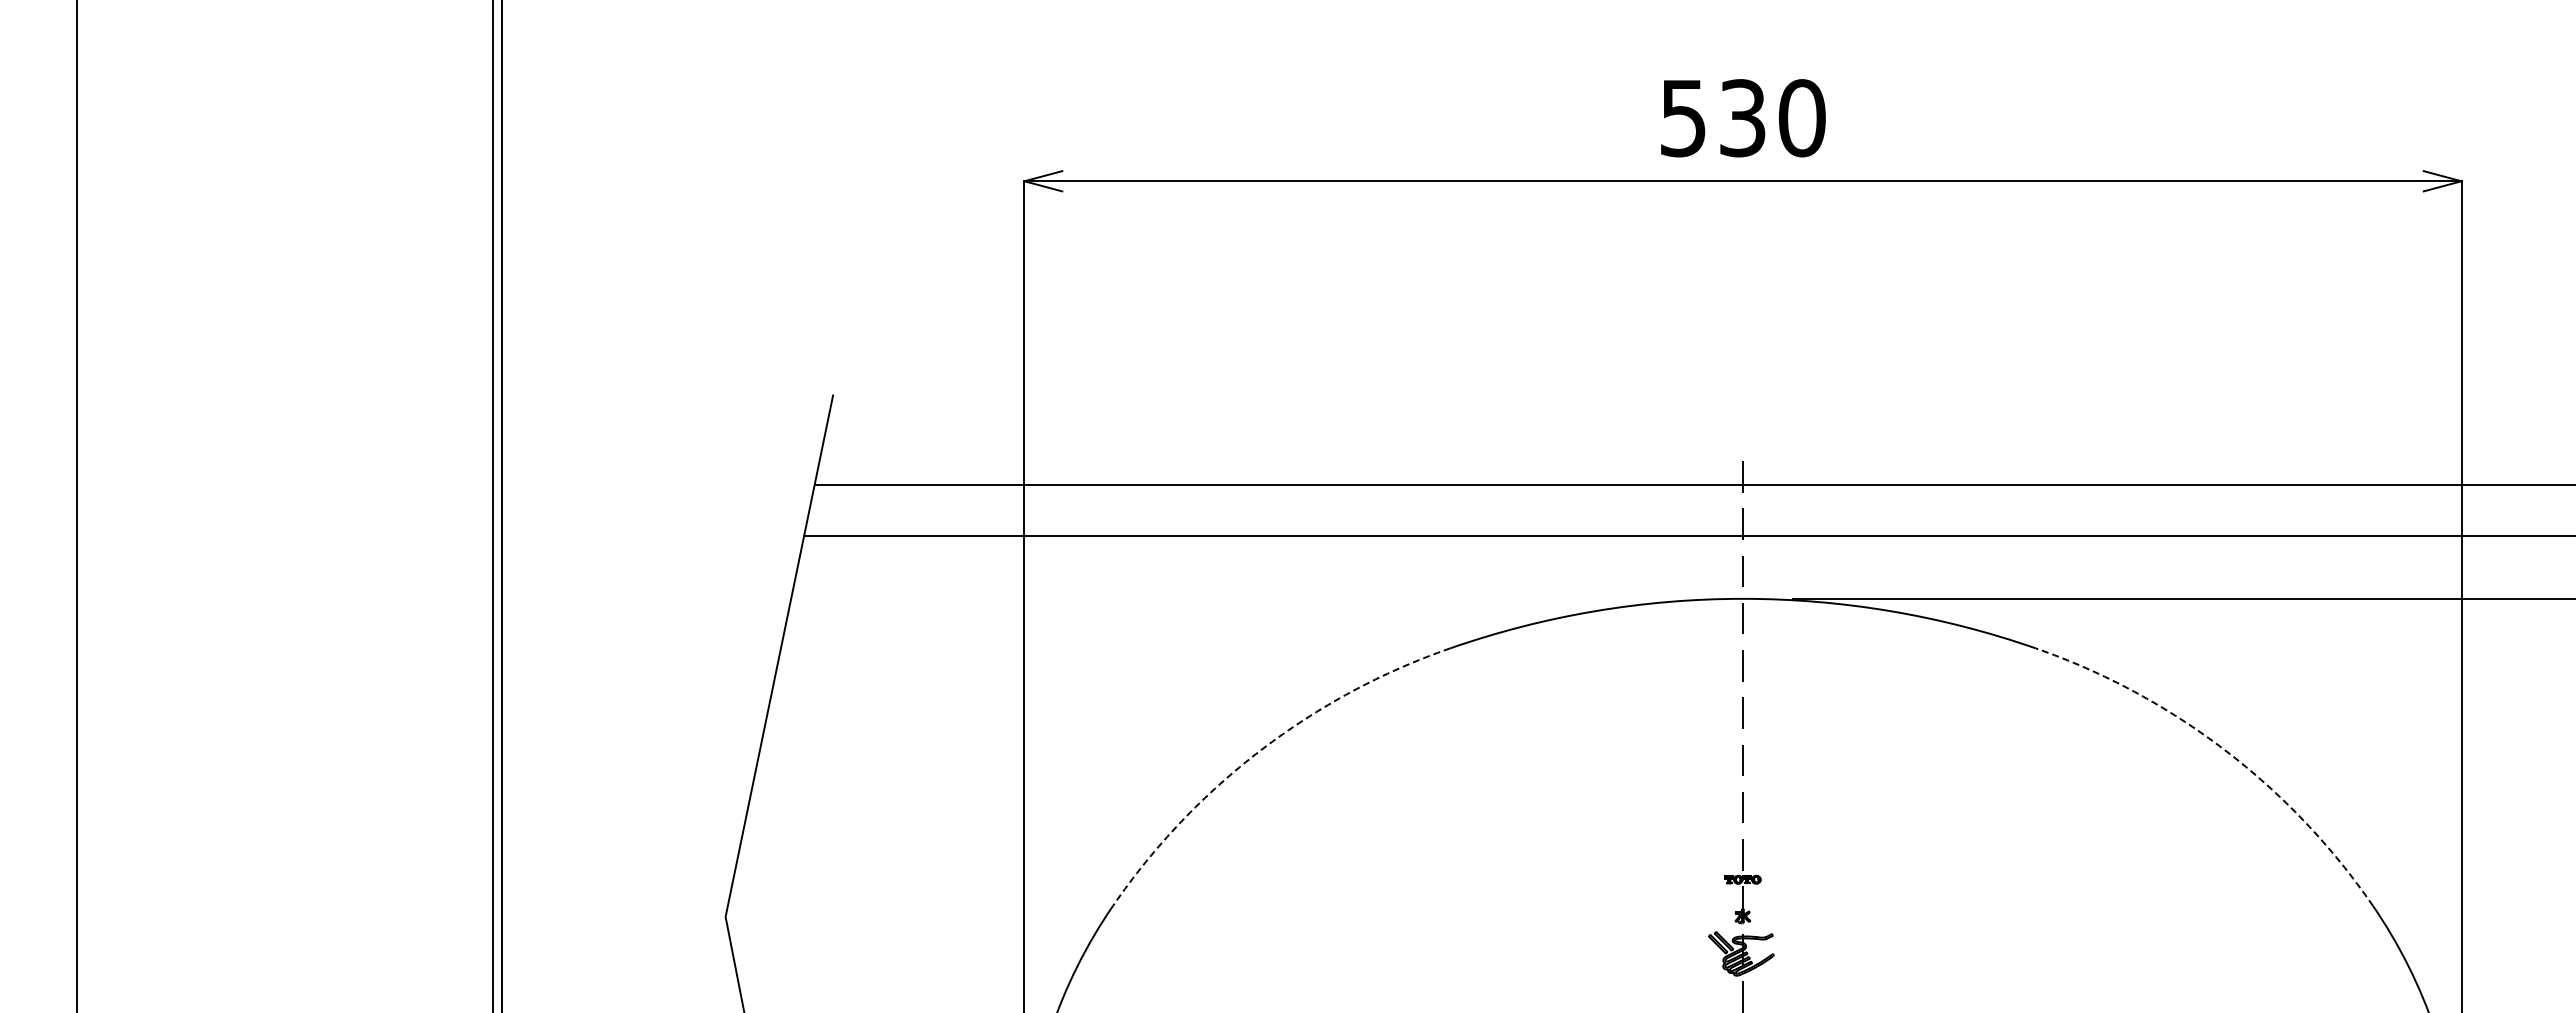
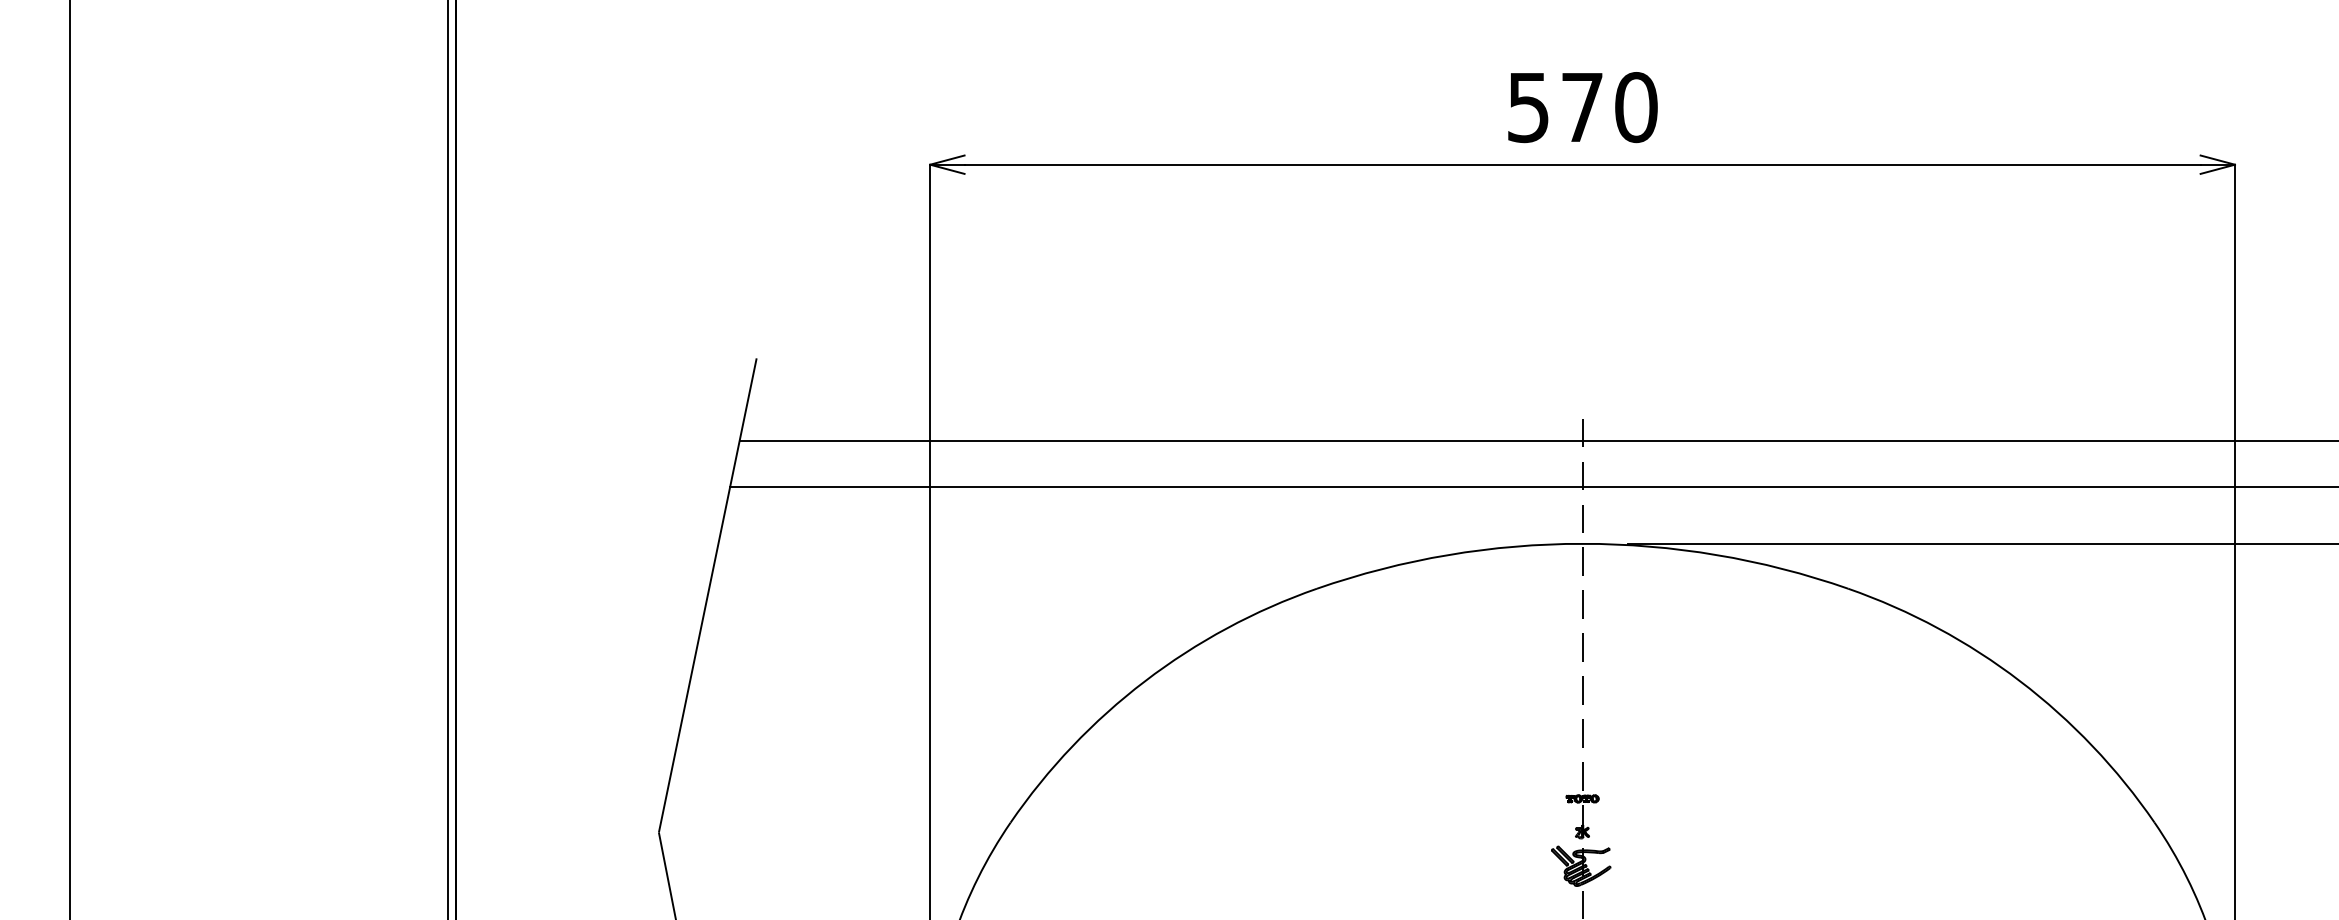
text: (1742, 118) -> (1582, 107), 530 -> 570
arc: (1261, 750) -> (1145, 681), dashed -> solid
arc: (2224, 750) -> (2019, 681), dashed -> solid

